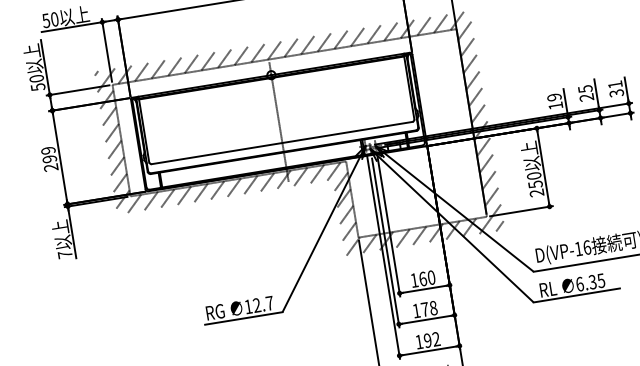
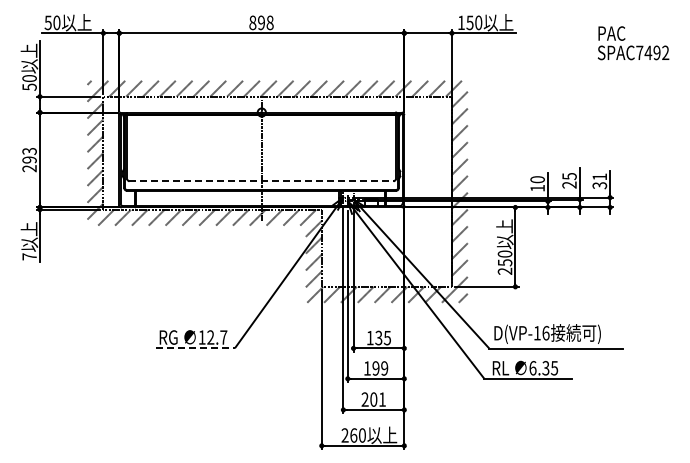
text: (554, 97) -> (537, 179), 19 -> 10
line: (283, 143) -> (262, 181), solid -> dashed
text: (48, 149) -> (29, 150), 299 -> 293
text: (427, 277) -> (383, 337), 160 -> 135
text: (429, 308) -> (380, 368), 178 -> 199
line: (244, 318) -> (196, 348), solid -> dashed
text: (427, 340) -> (373, 399), 192 -> 201

